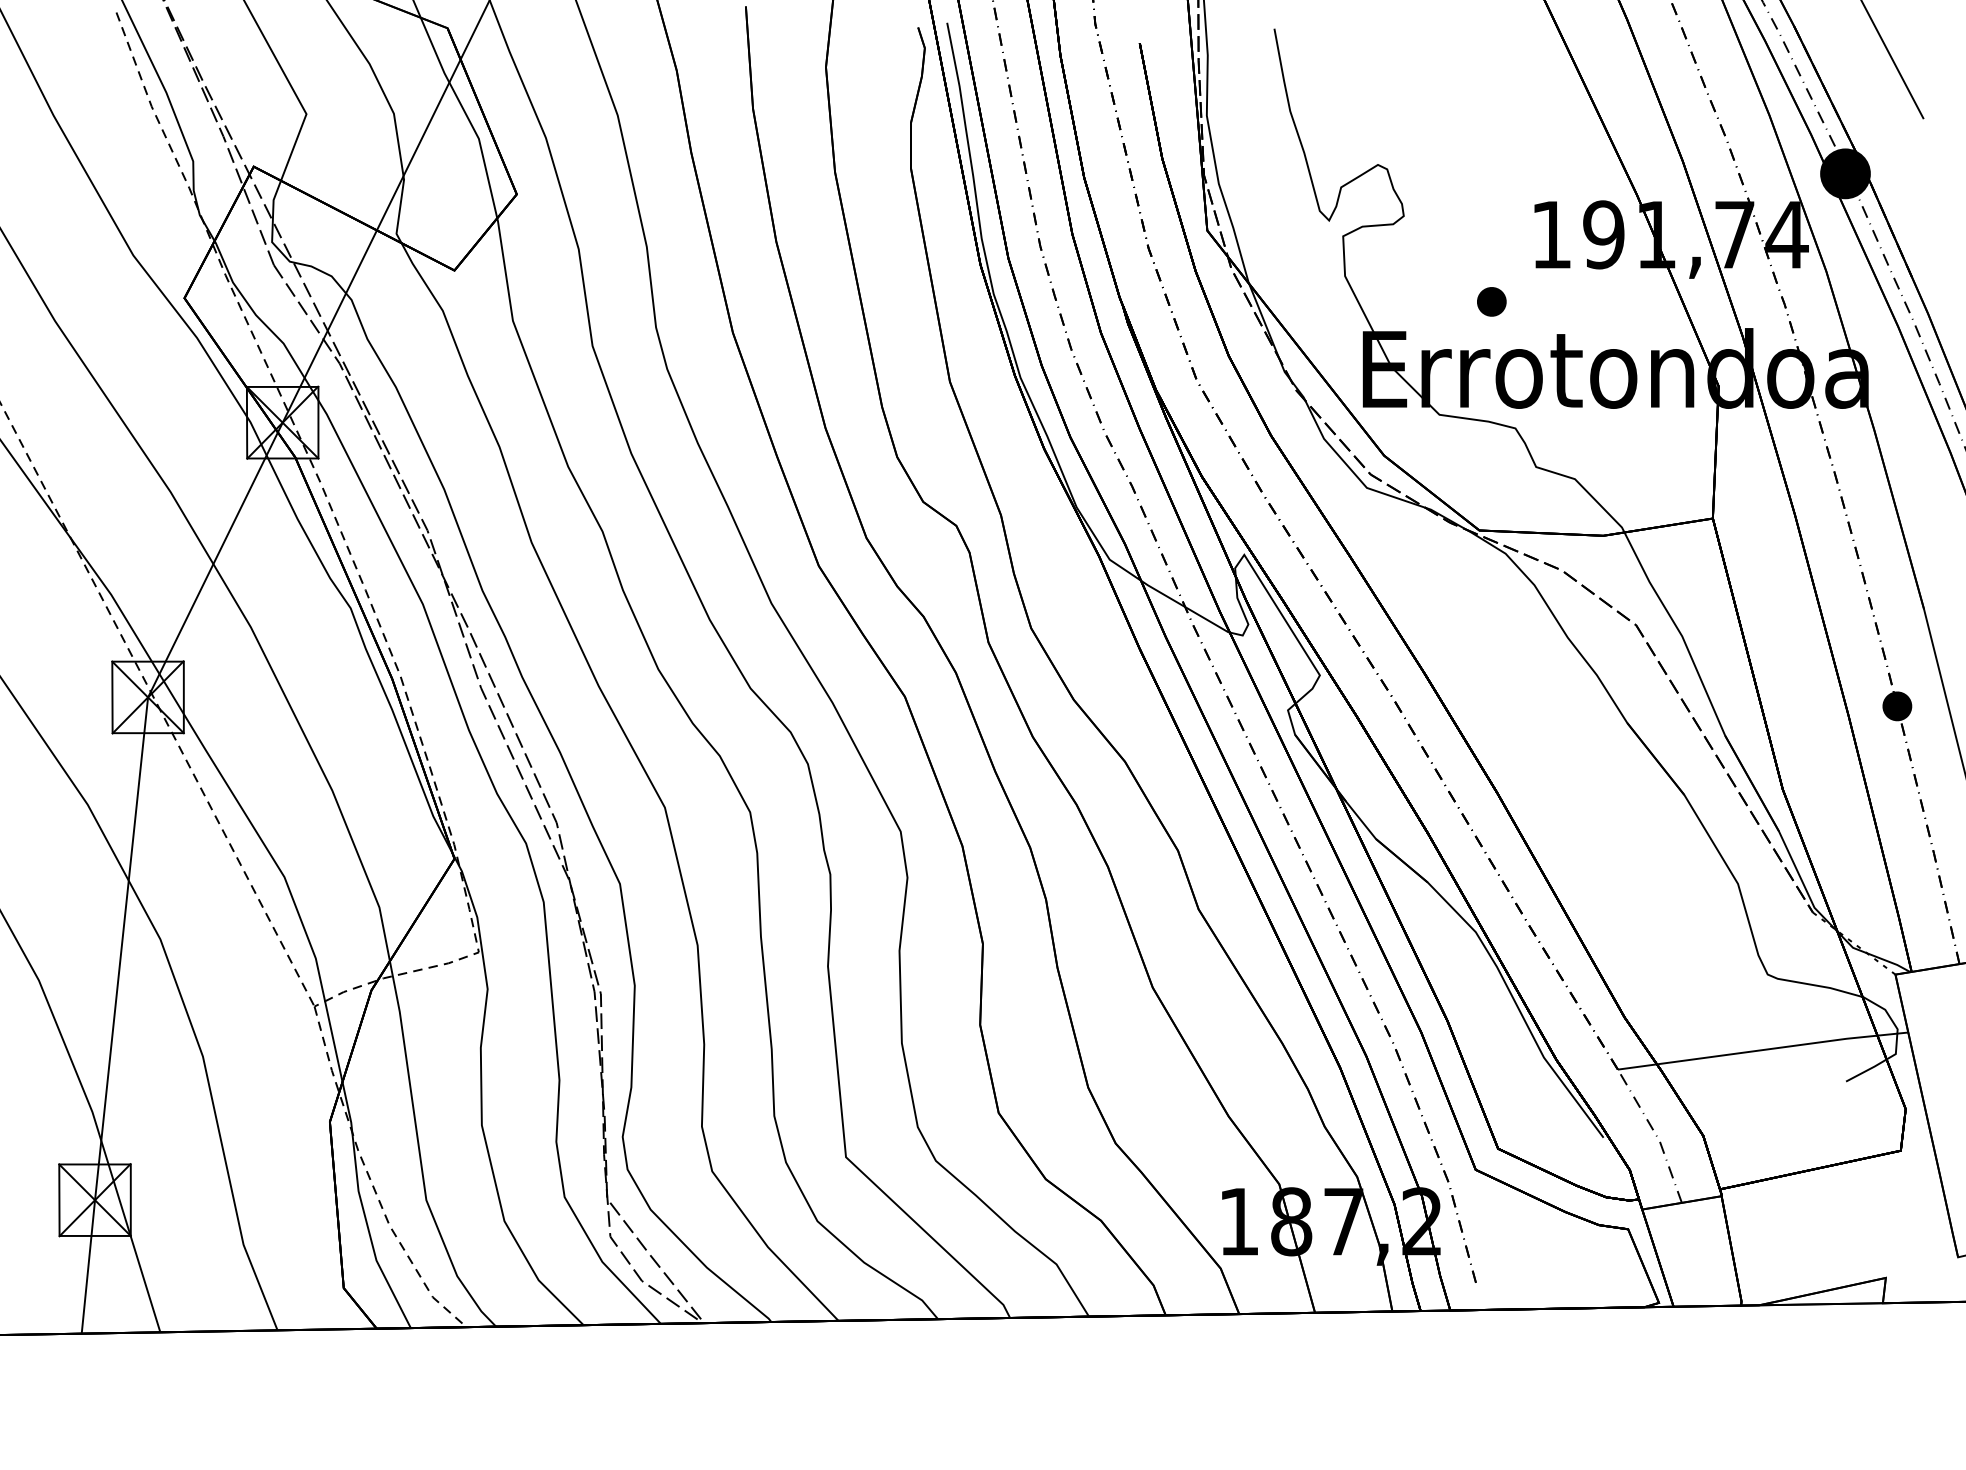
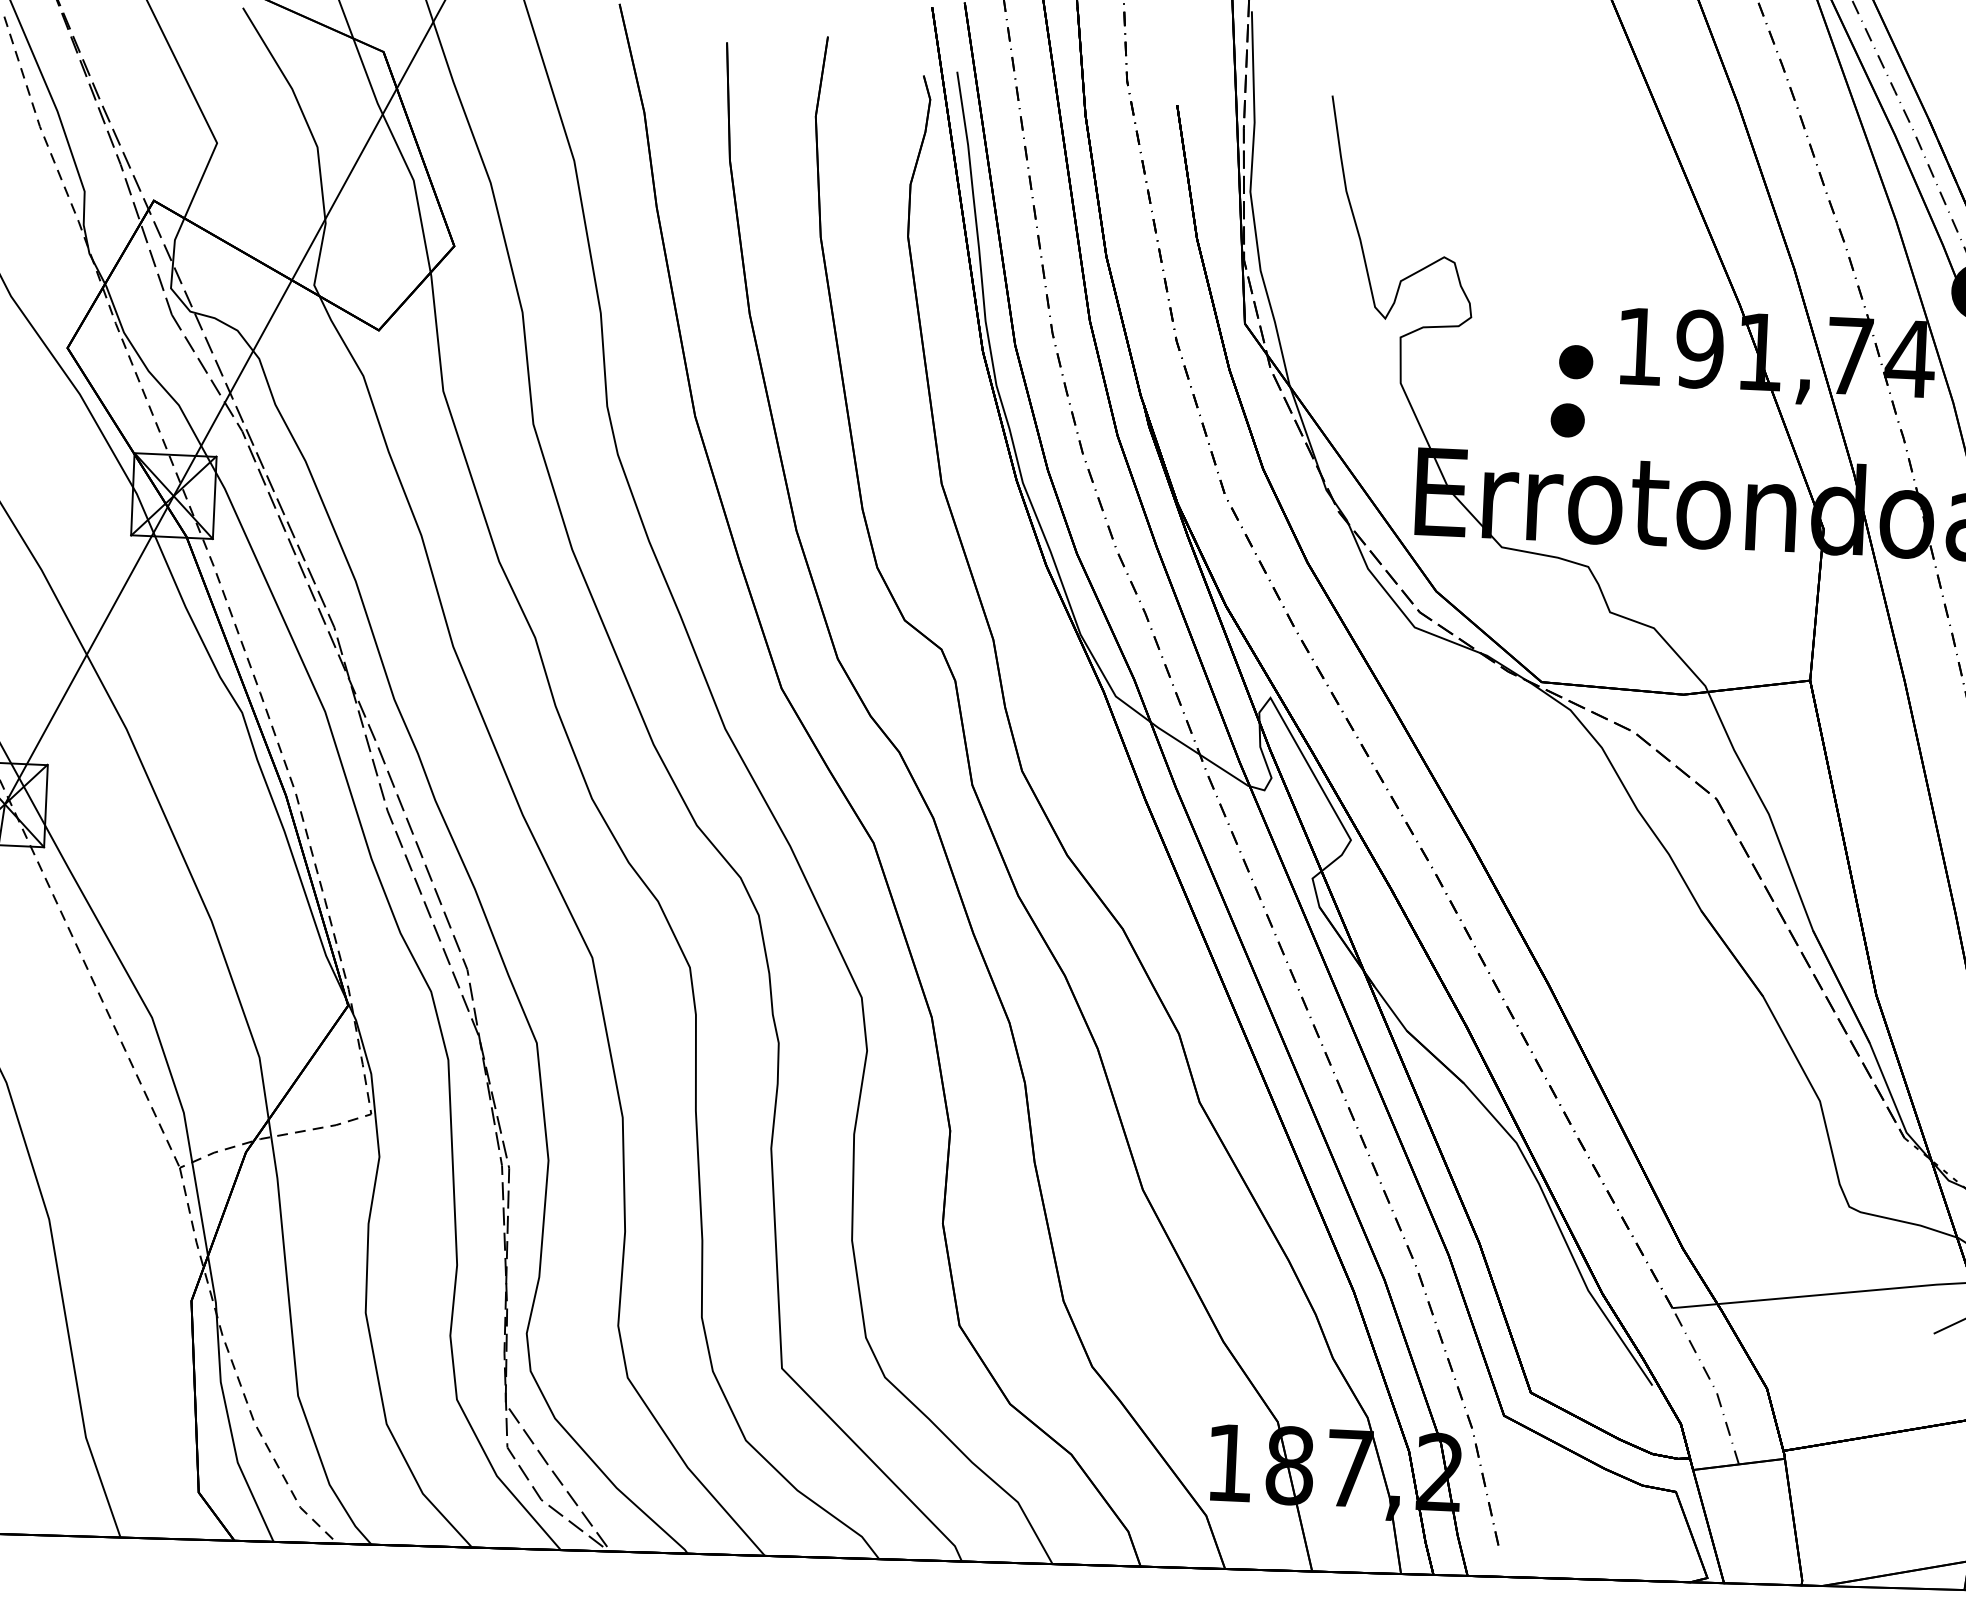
part: (1496, 250) -> (1575, 361), added

